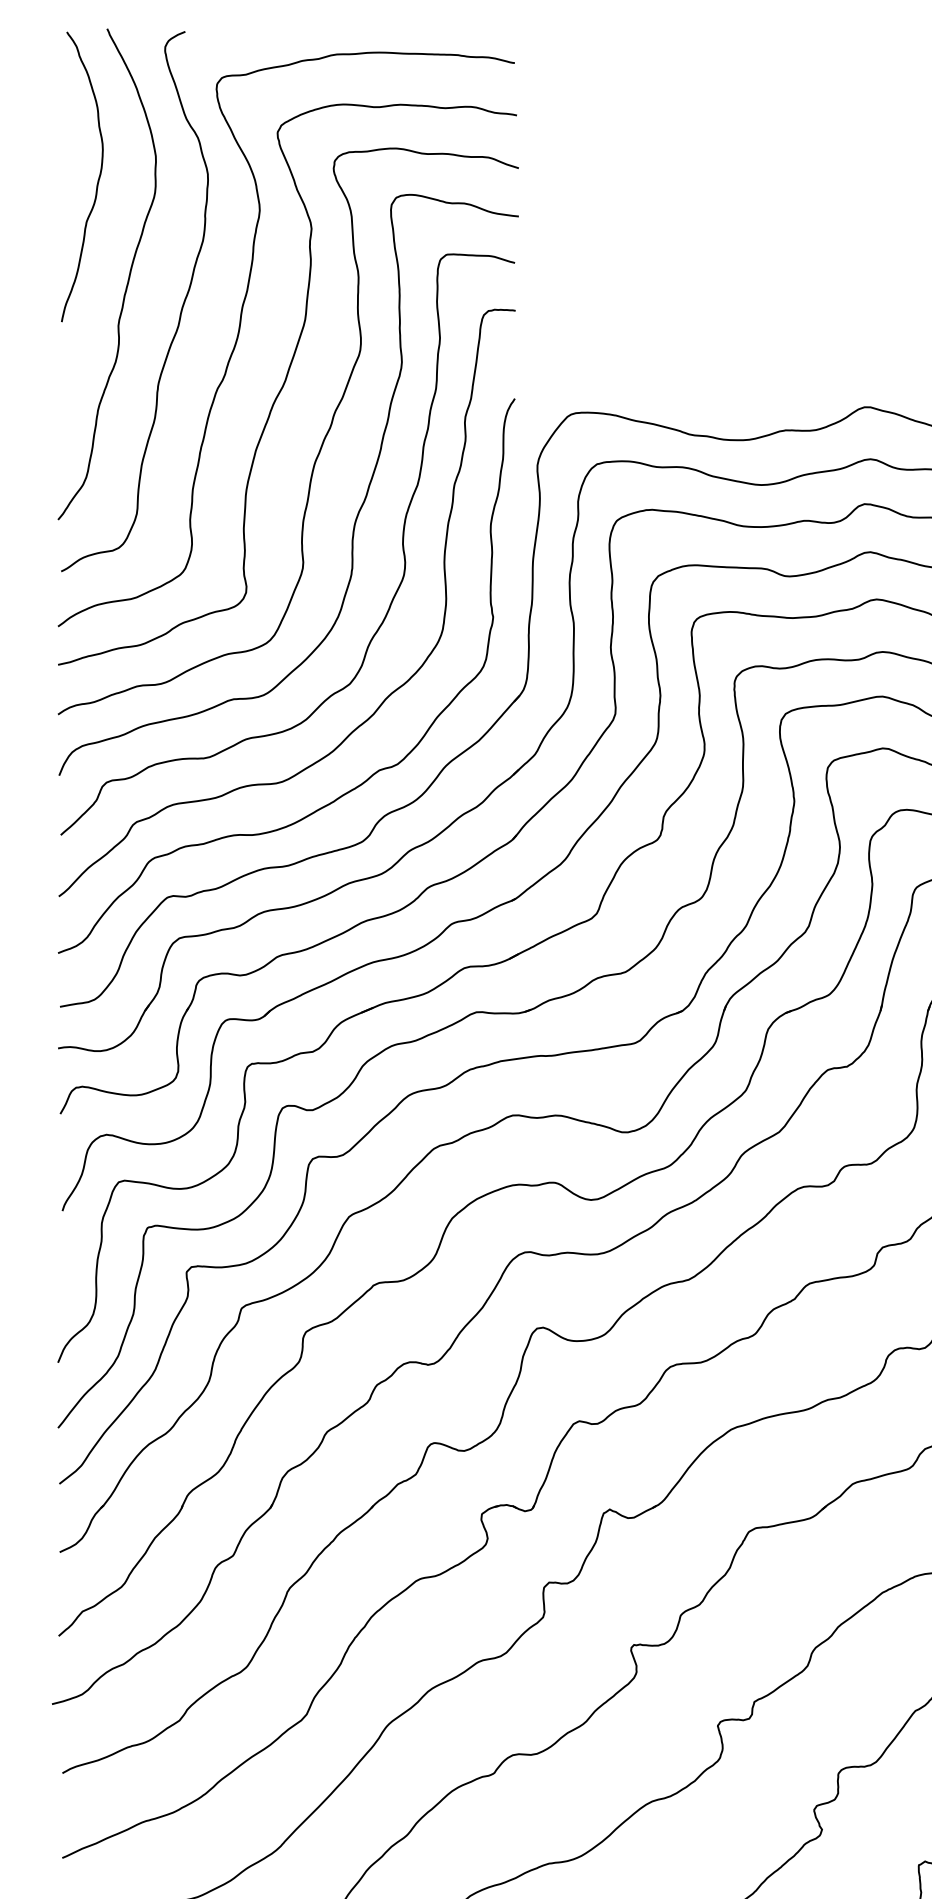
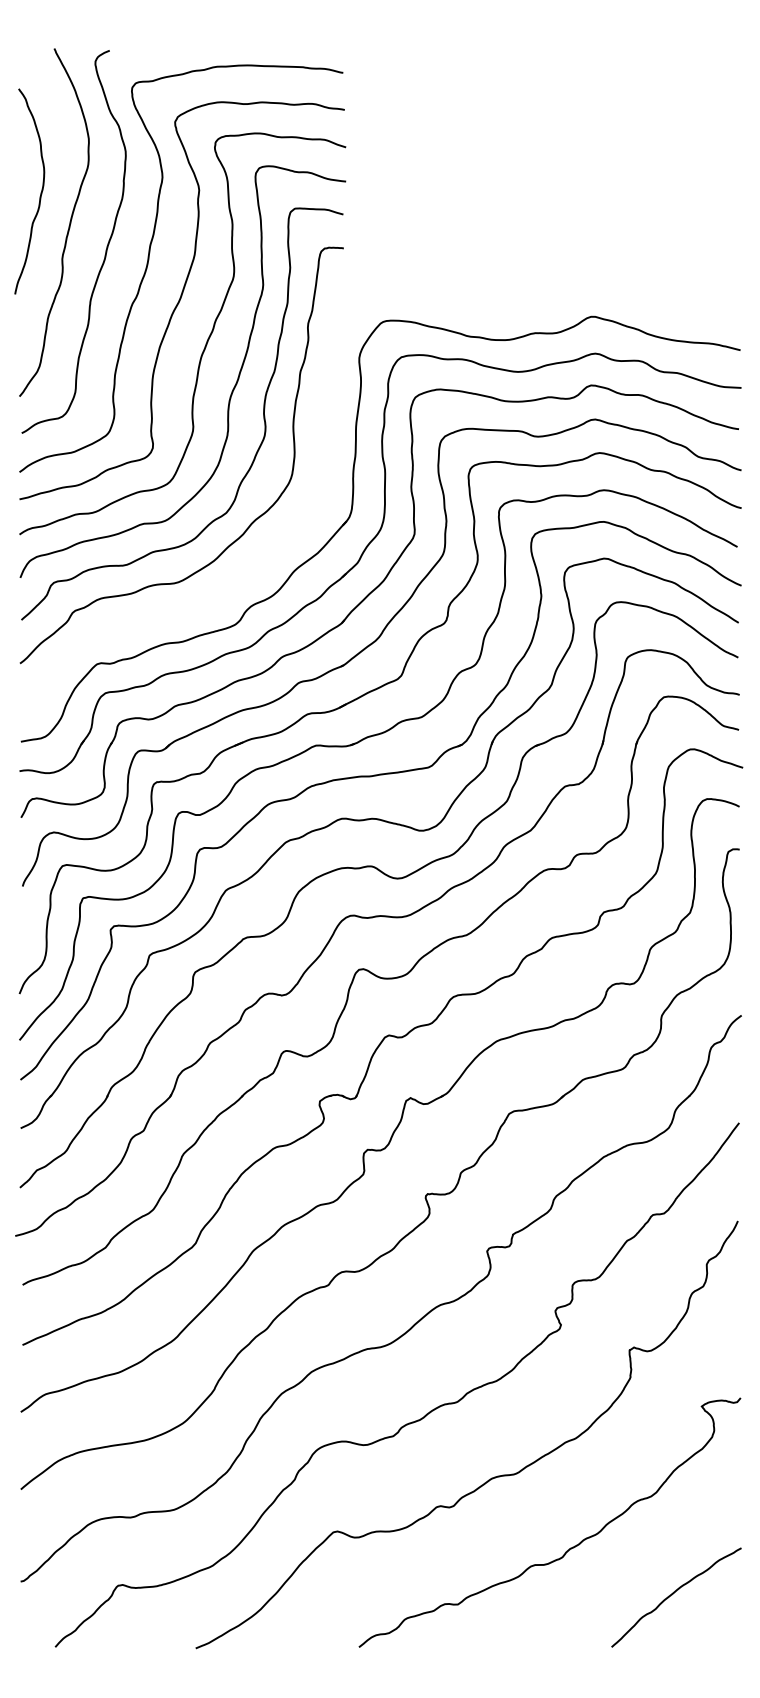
curve: (97, 178) -> (40, 192), moved
curve: (350, 789) -> (226, 587), removed

